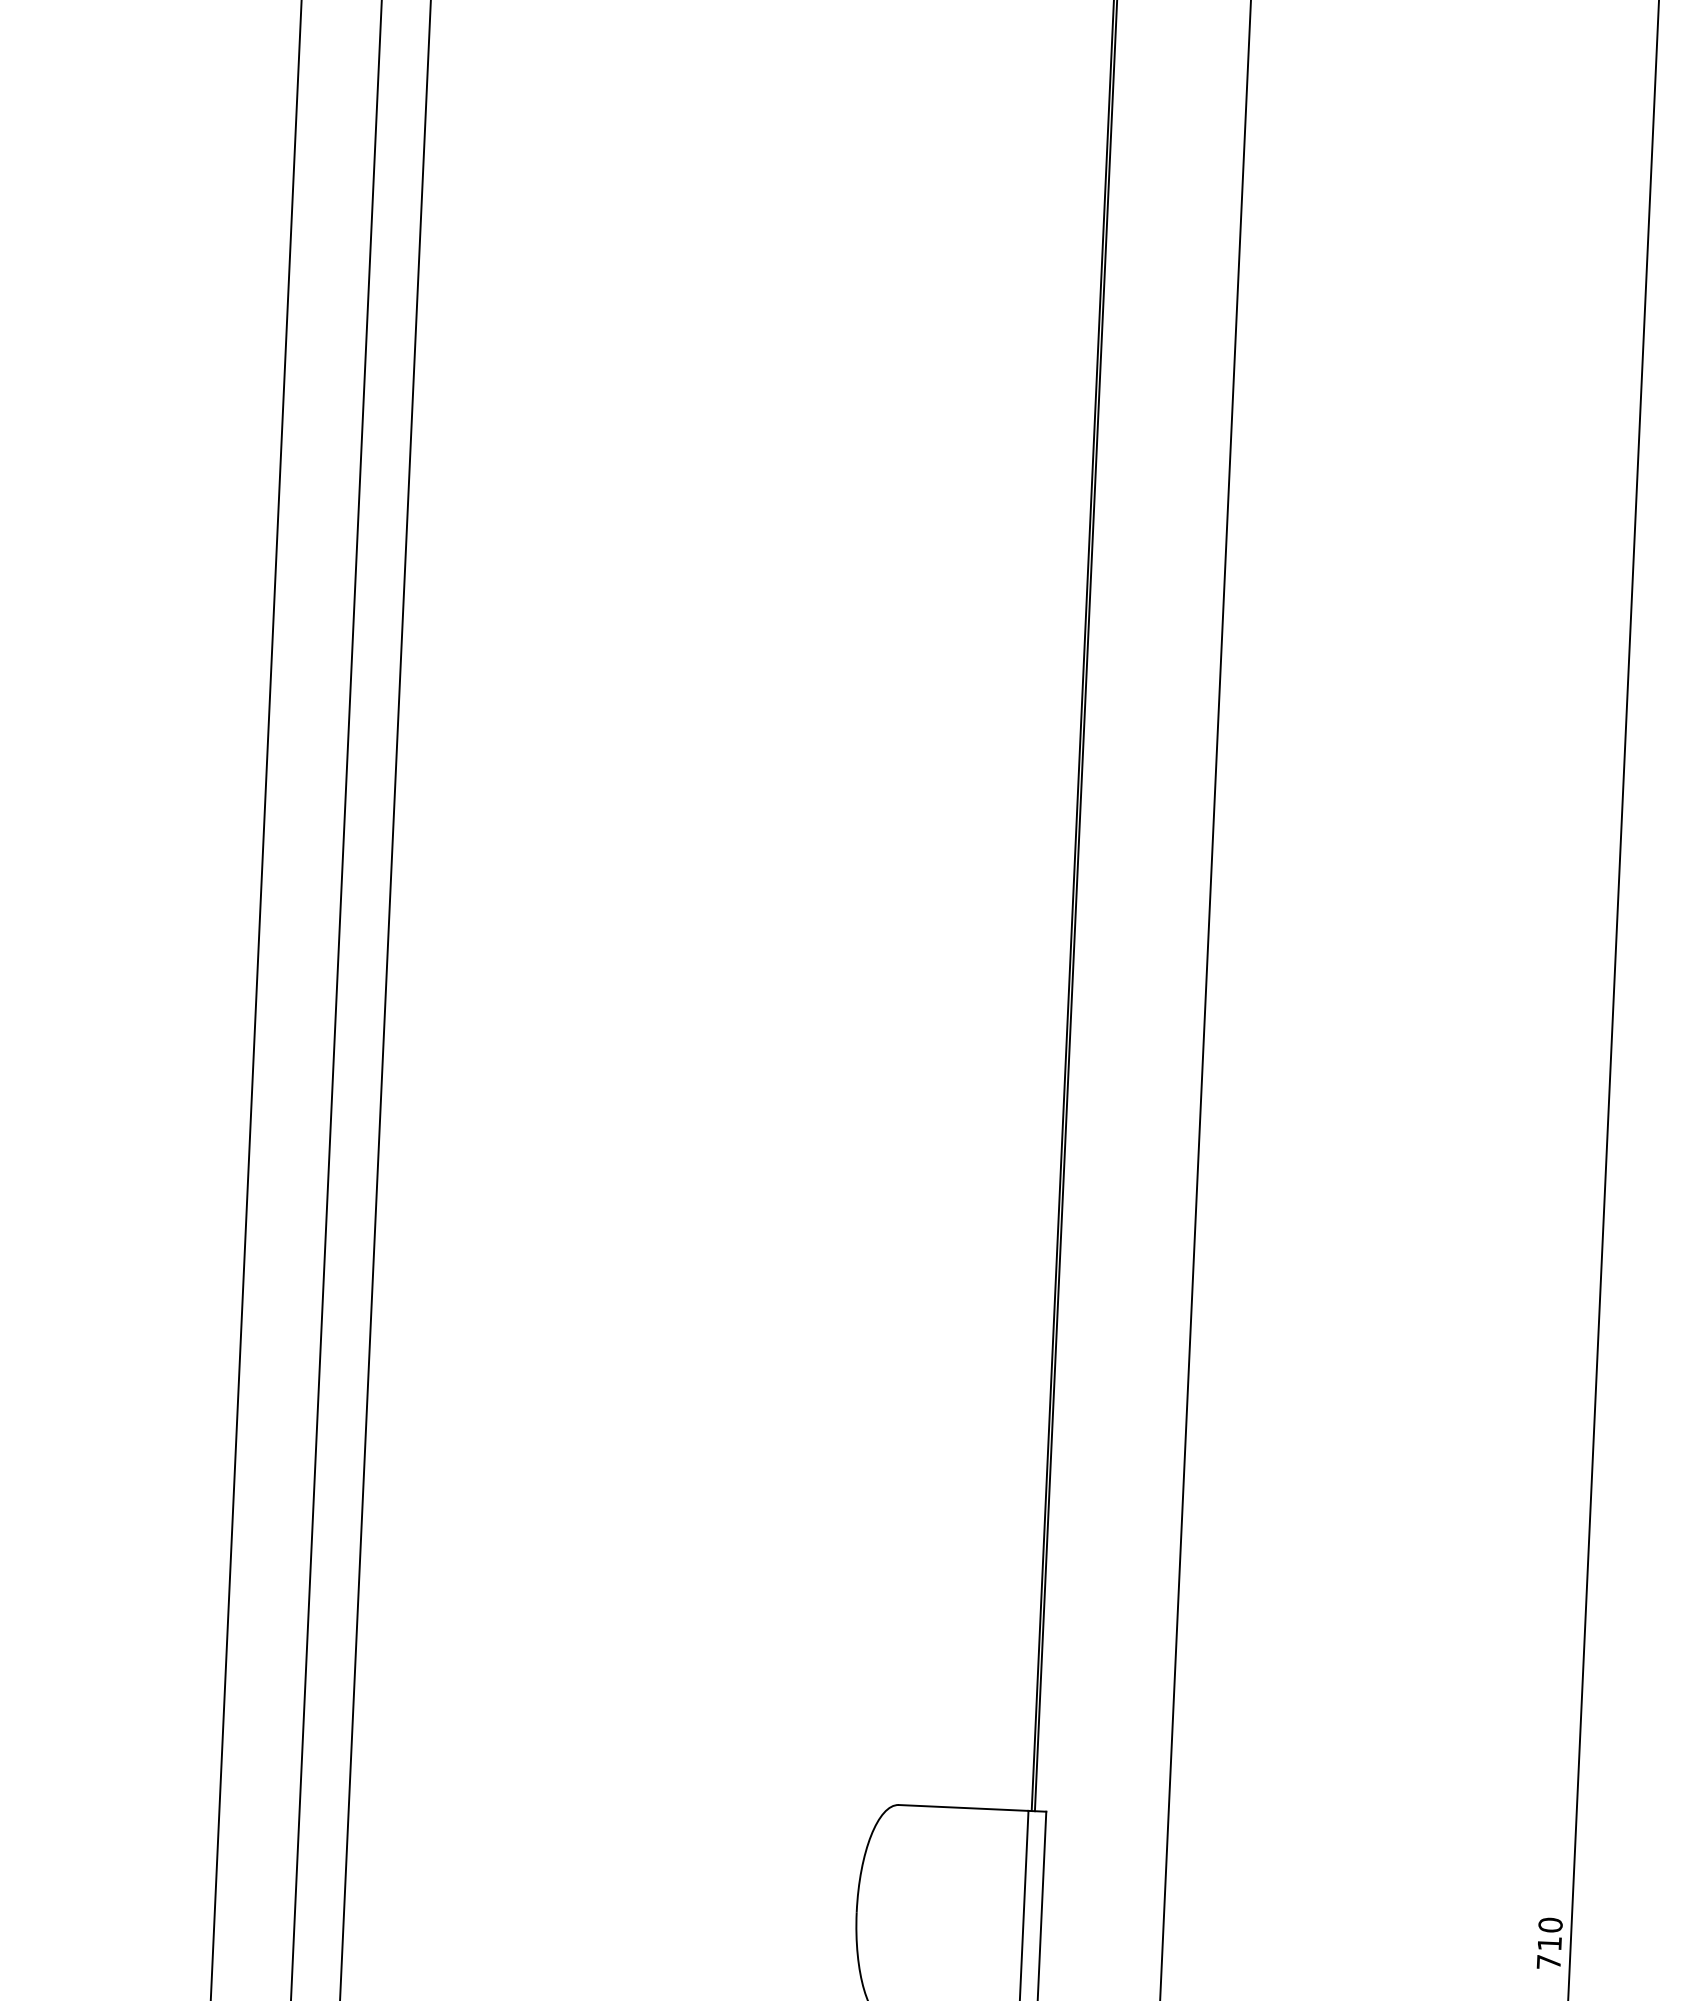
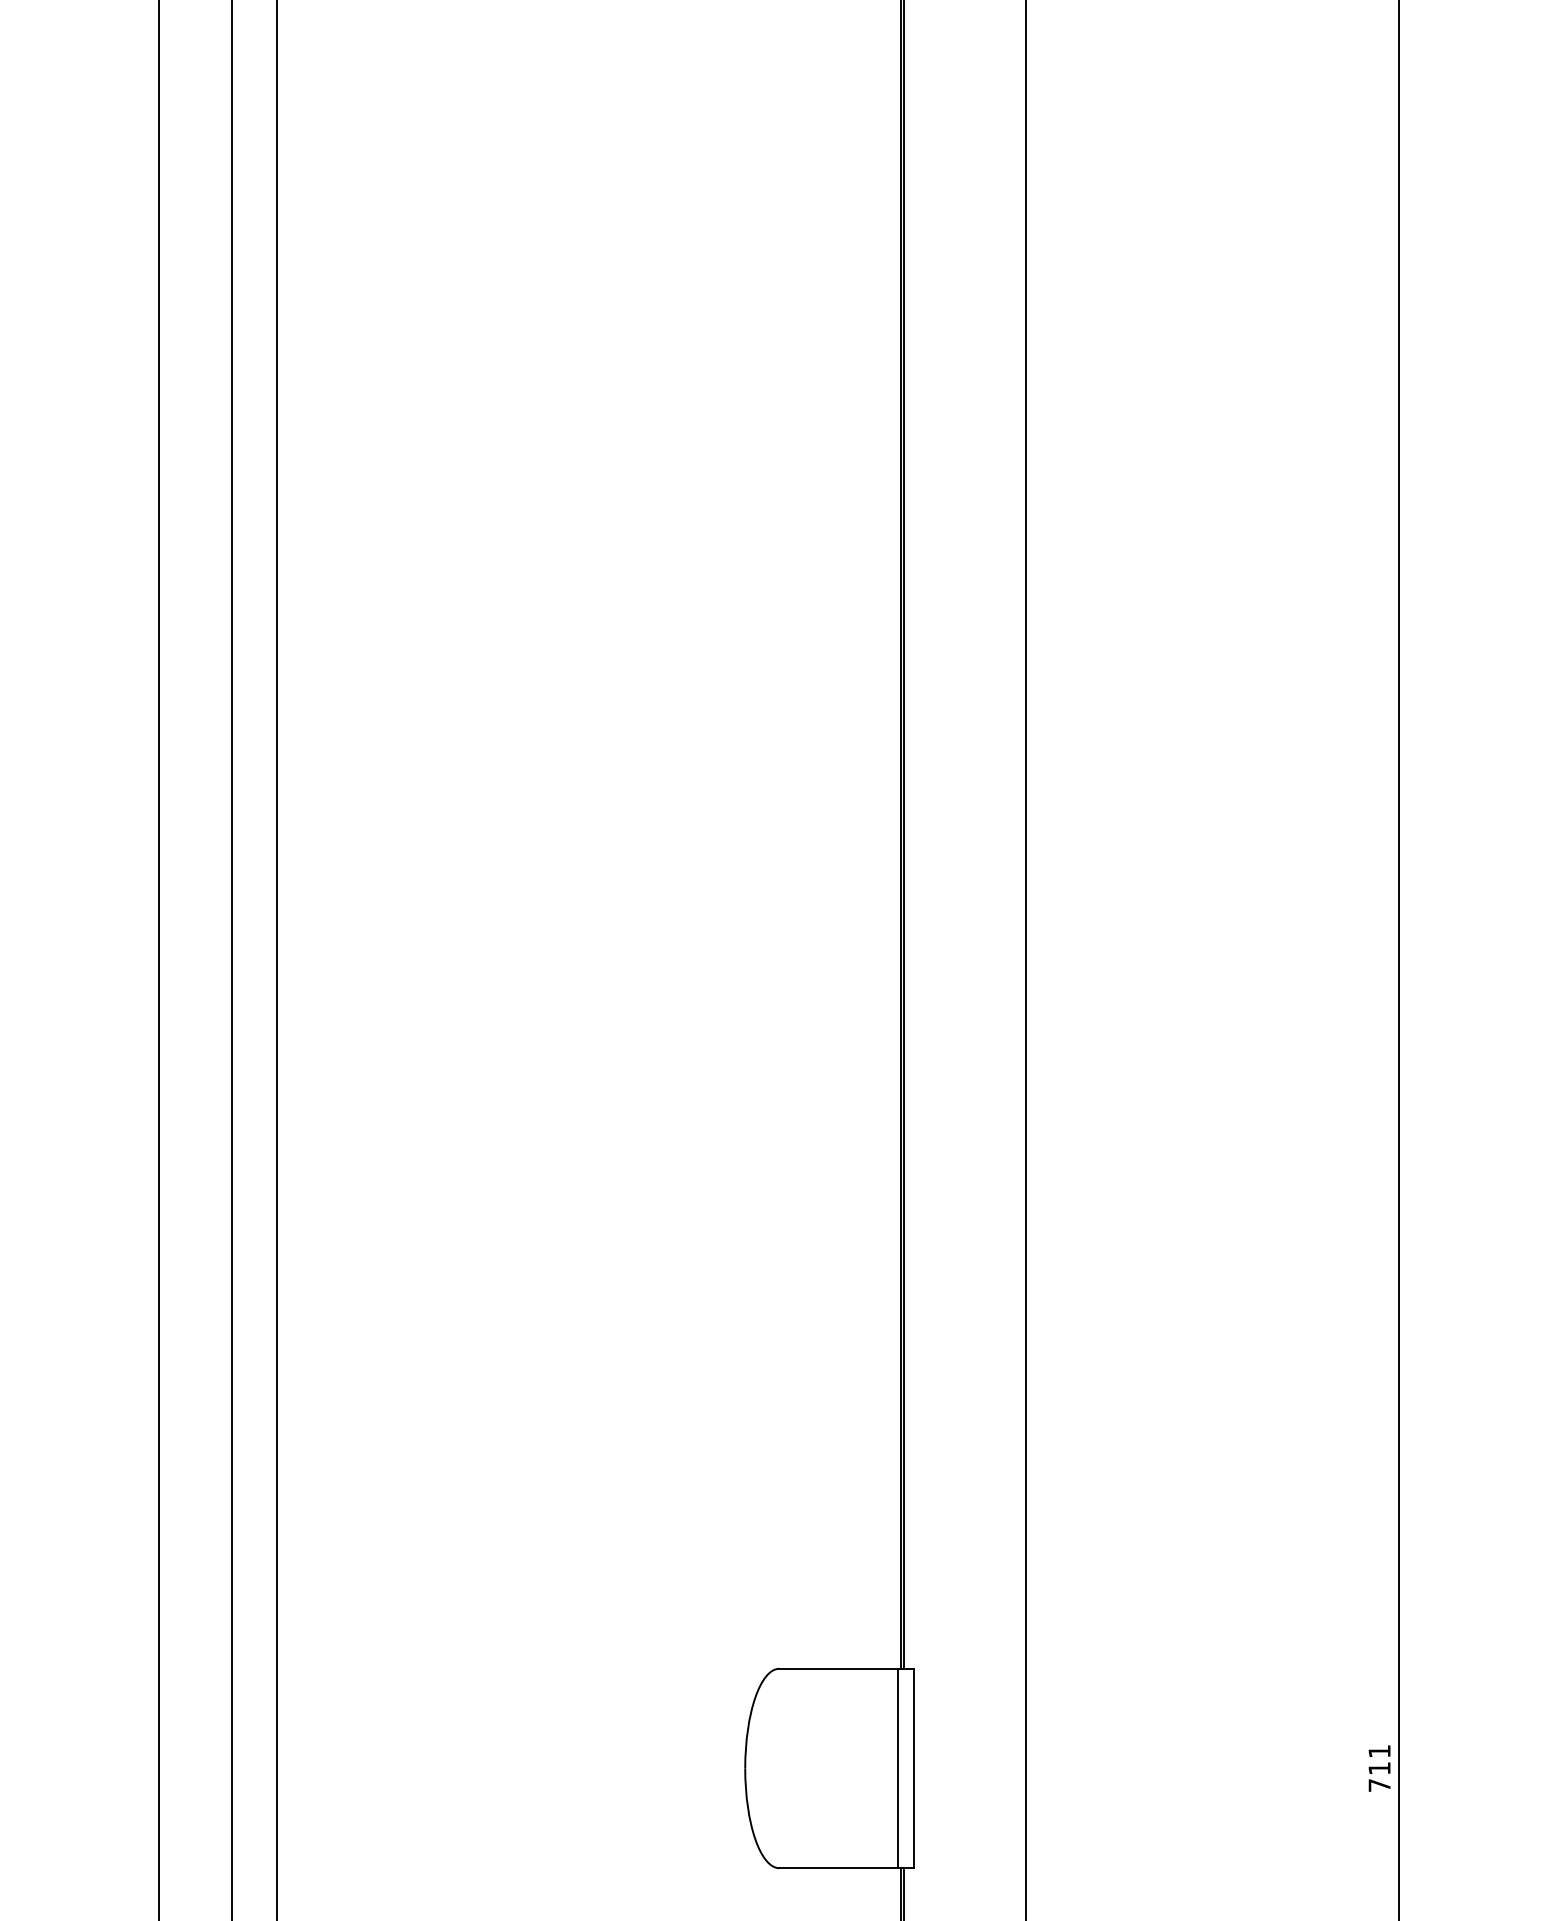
text: (1550, 1925) -> (1379, 1751), 710 -> 711

